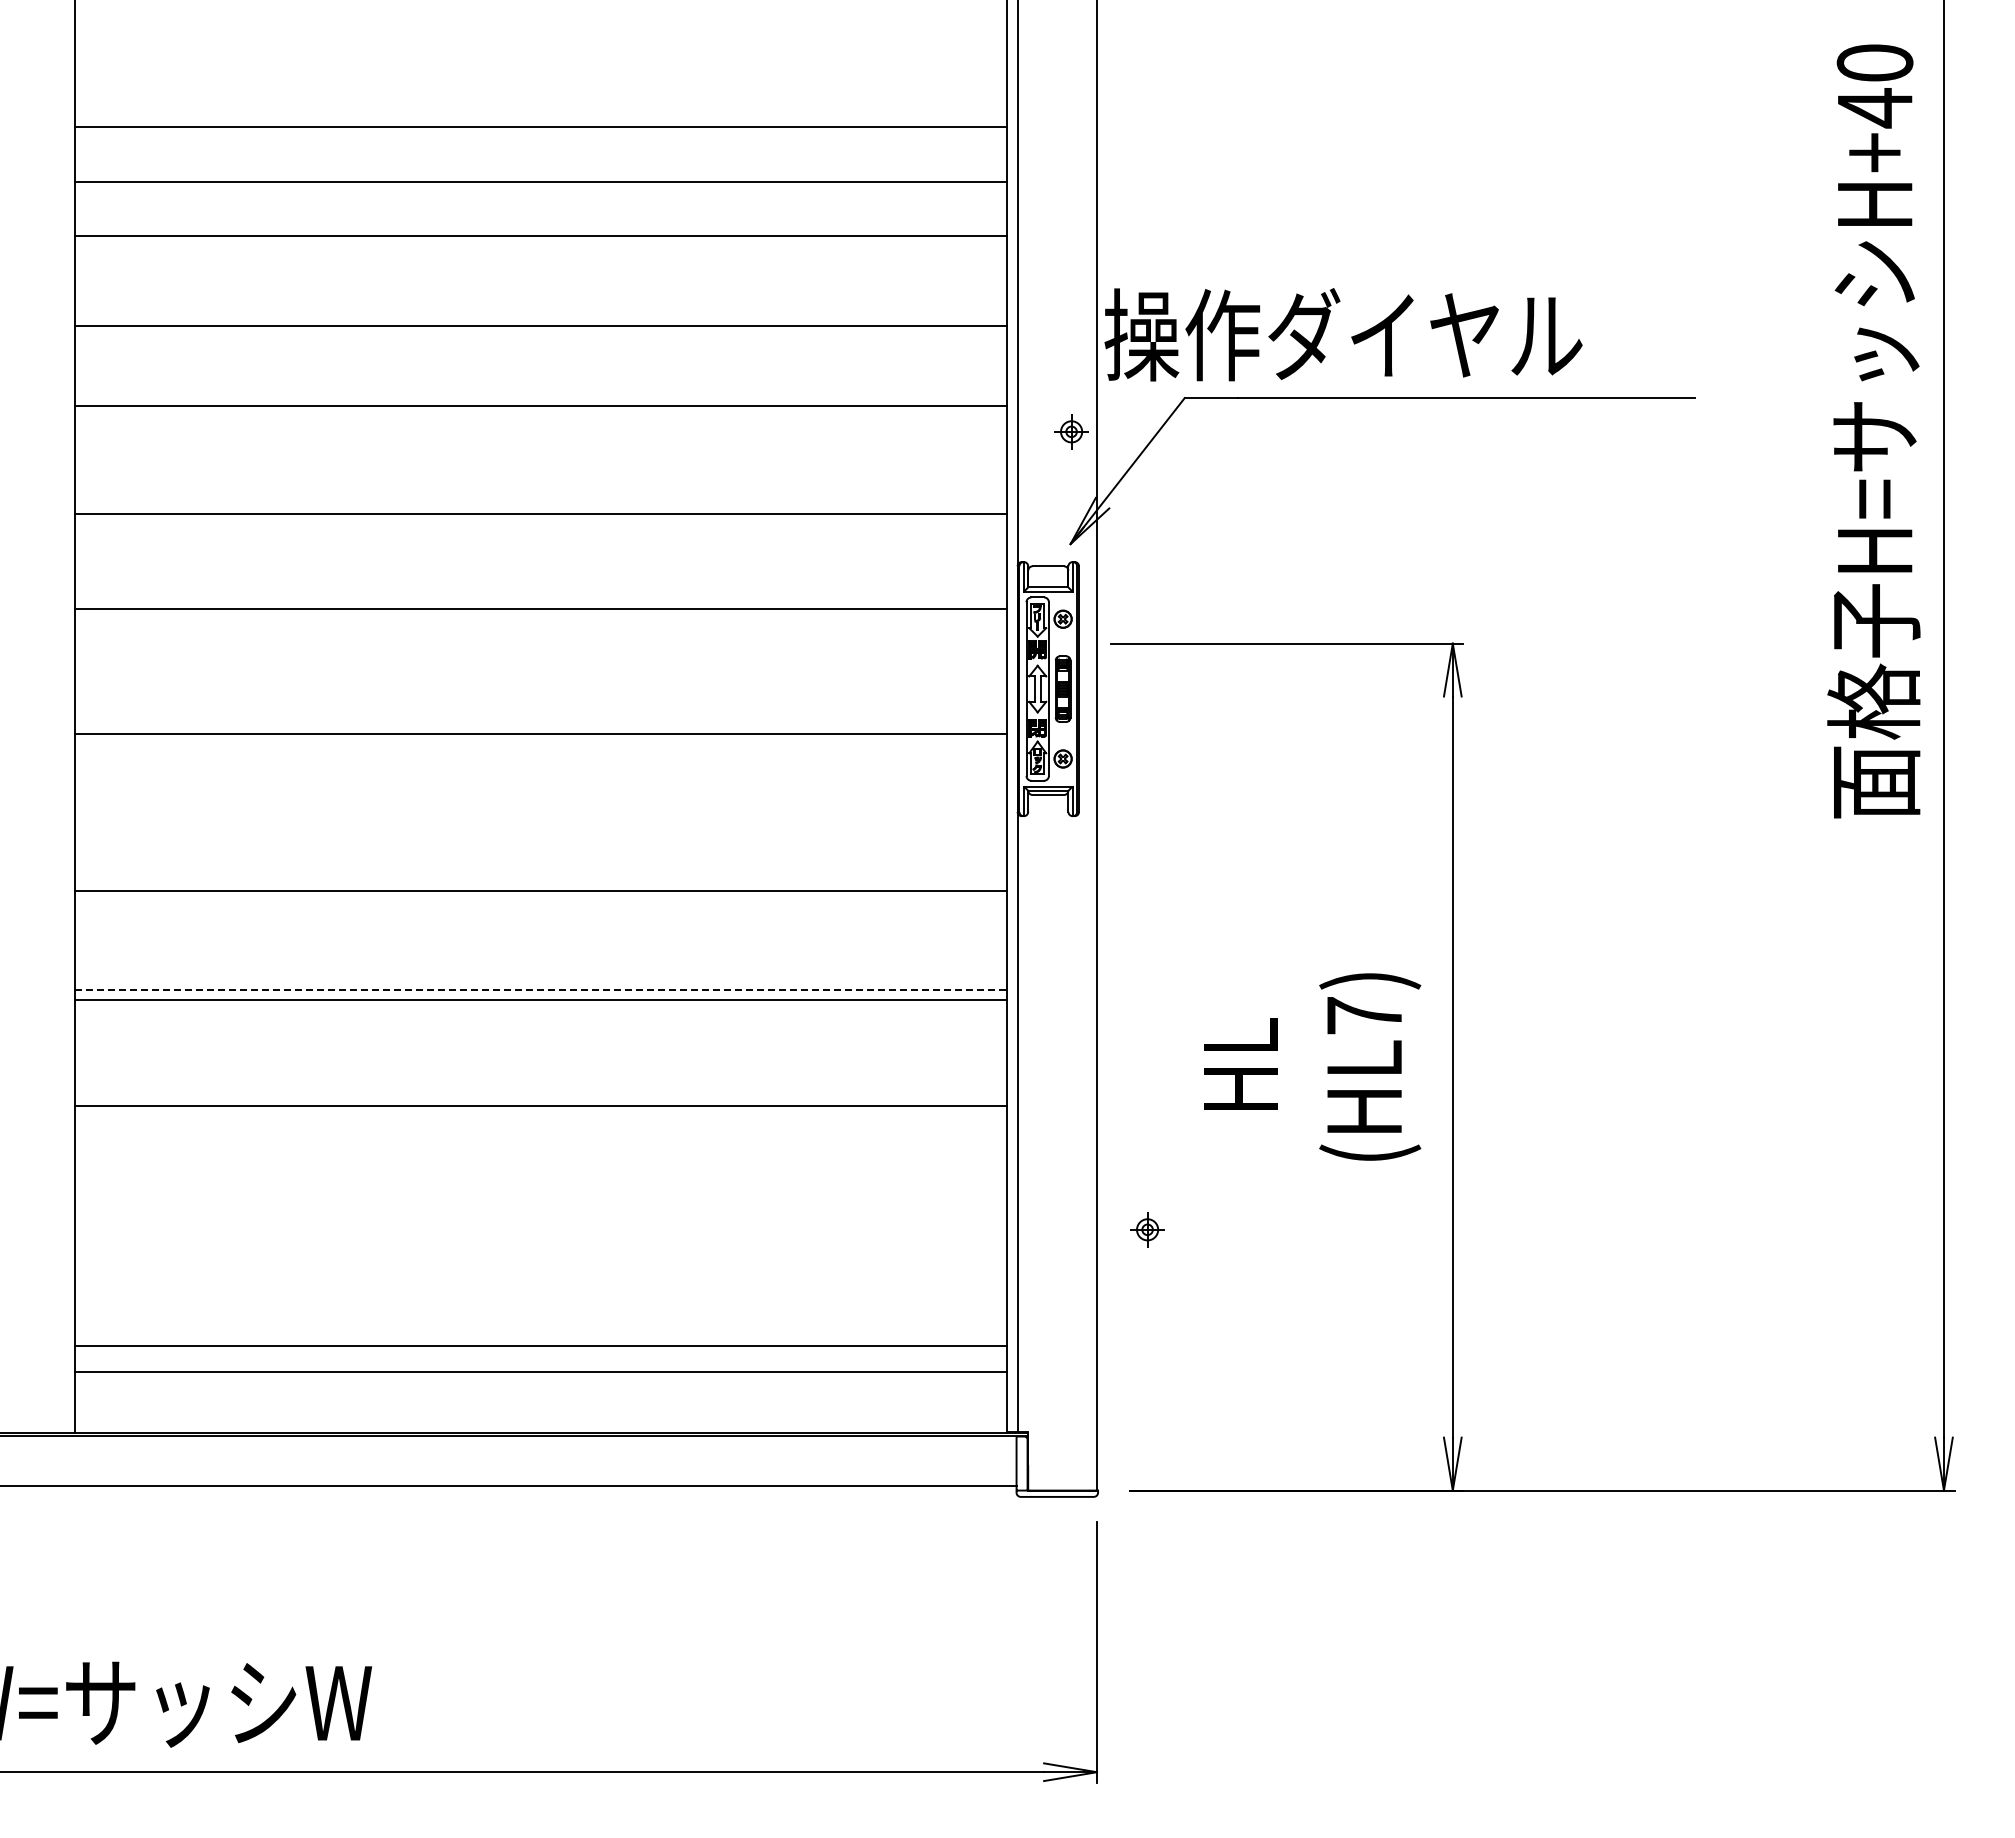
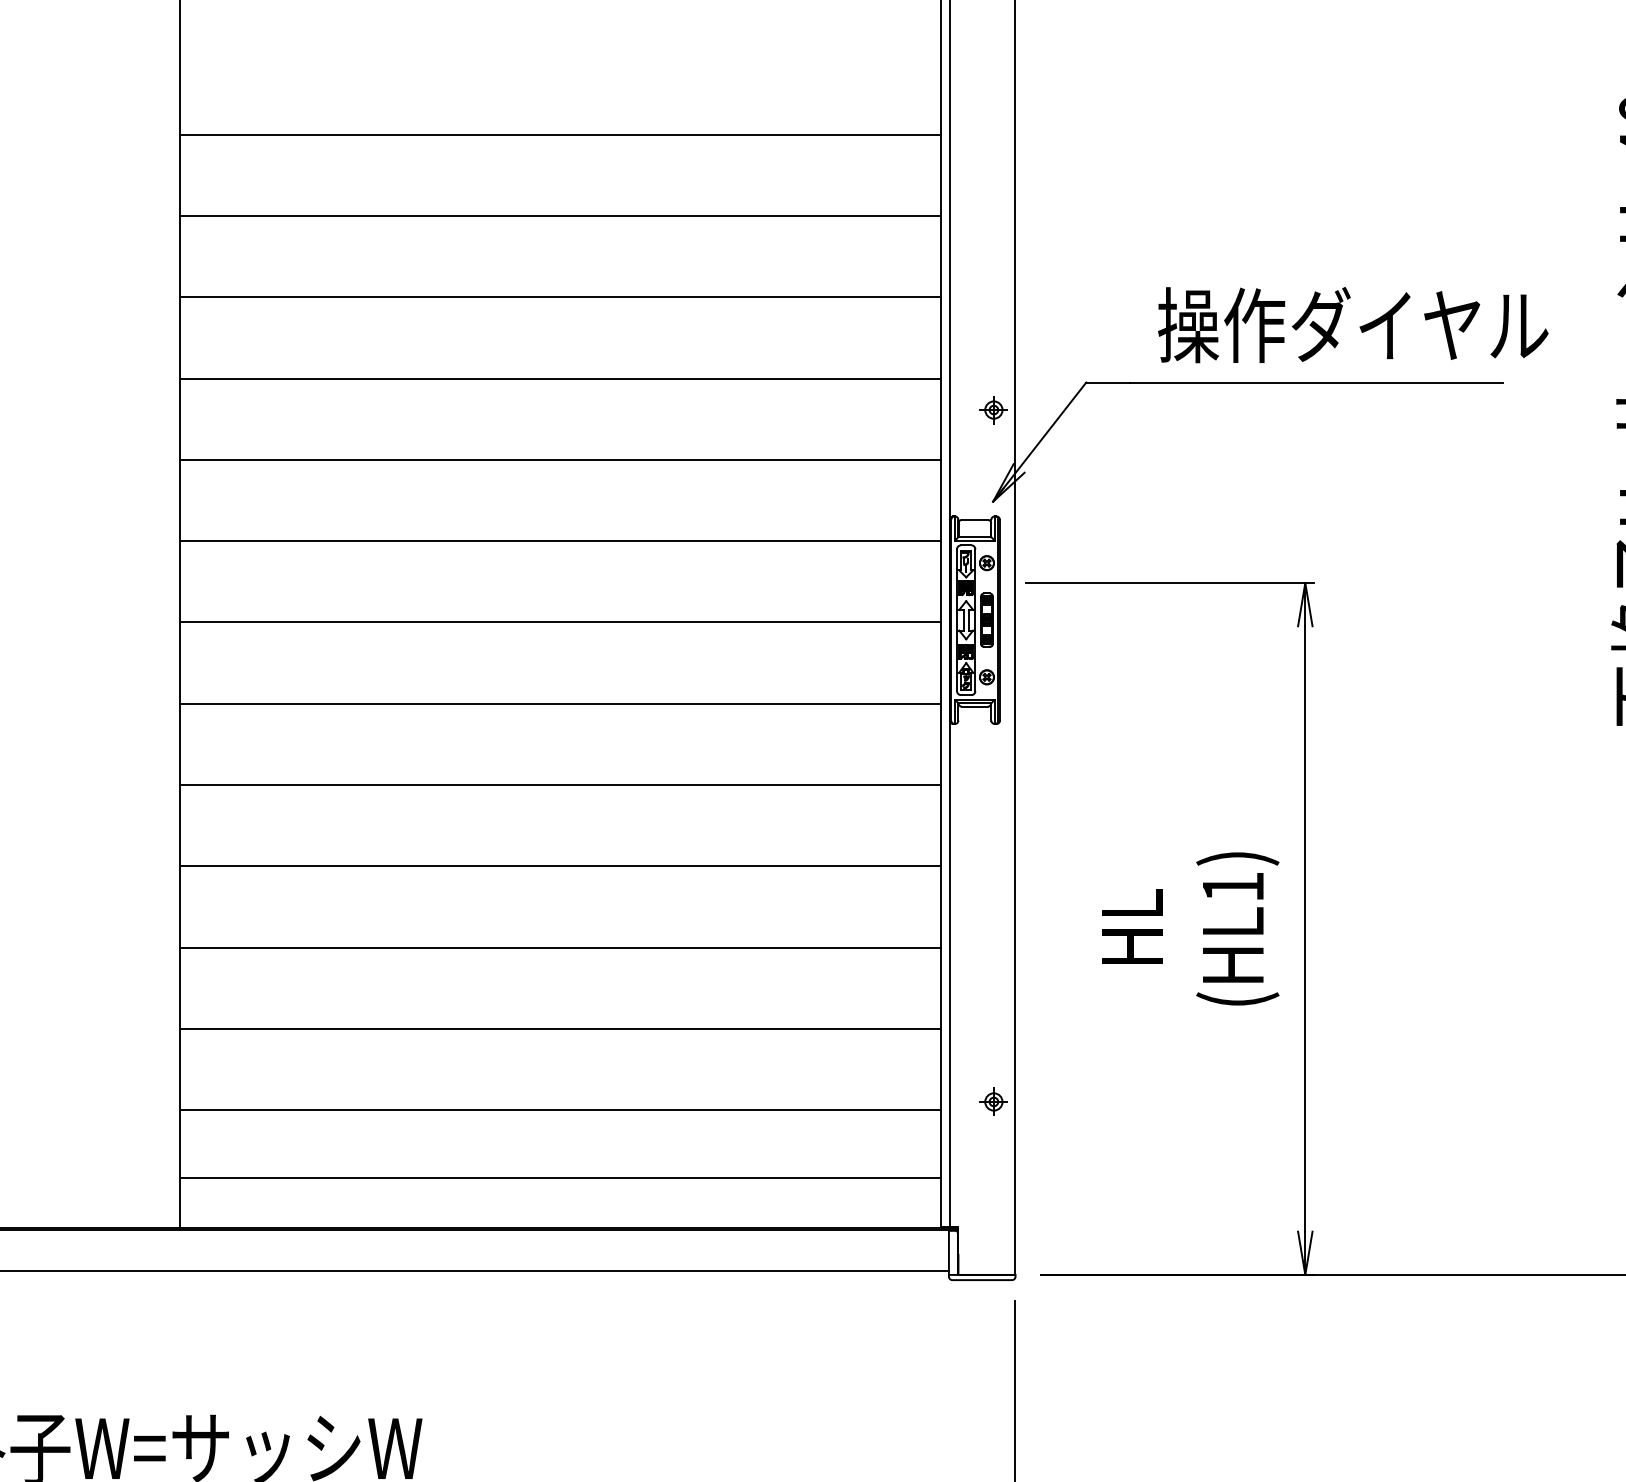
line: (541, 127) -> (560, 216), moved
line: (541, 181) -> (560, 134), moved
line: (541, 235) -> (560, 297), moved
line: (541, 326) -> (560, 378), moved
text: (1343, 334) -> (1353, 324), moved
line: (541, 405) -> (560, 459), moved
line: (541, 514) -> (560, 541), moved
line: (541, 608) -> (560, 622), moved
line: (541, 734) -> (560, 703), moved
line: (541, 990) -> (560, 866), dashed -> solid
line: (541, 999) -> (560, 947), moved
text: (1364, 1015) -> (1233, 886), (HL7) -> (HL1)
line: (541, 1106) -> (560, 1028), moved
part: (1147, 1229) -> (993, 1101), moved
line: (541, 1345) -> (560, 1109), moved

